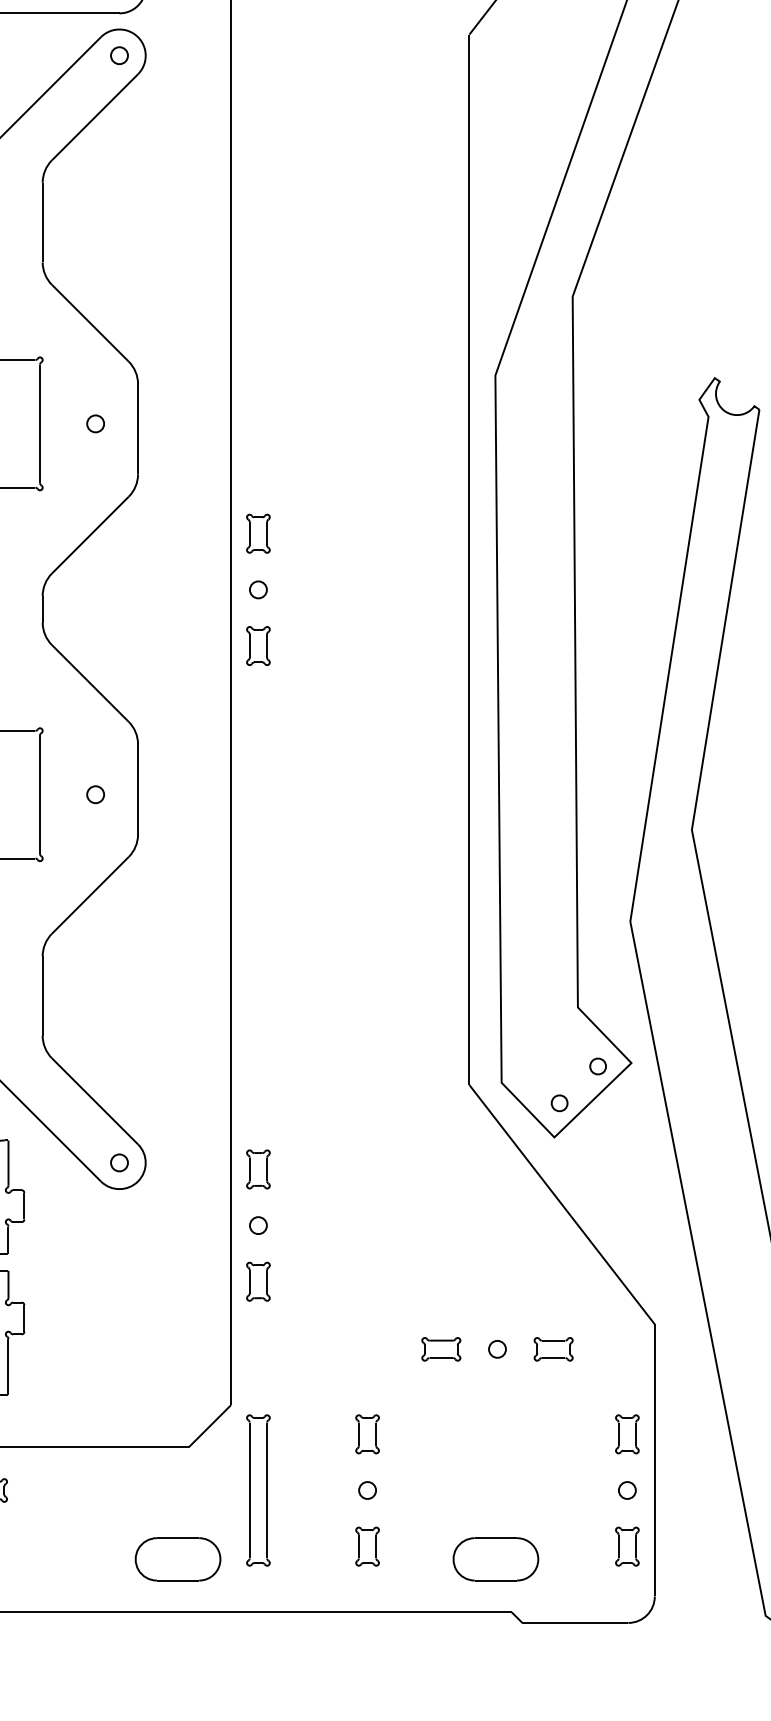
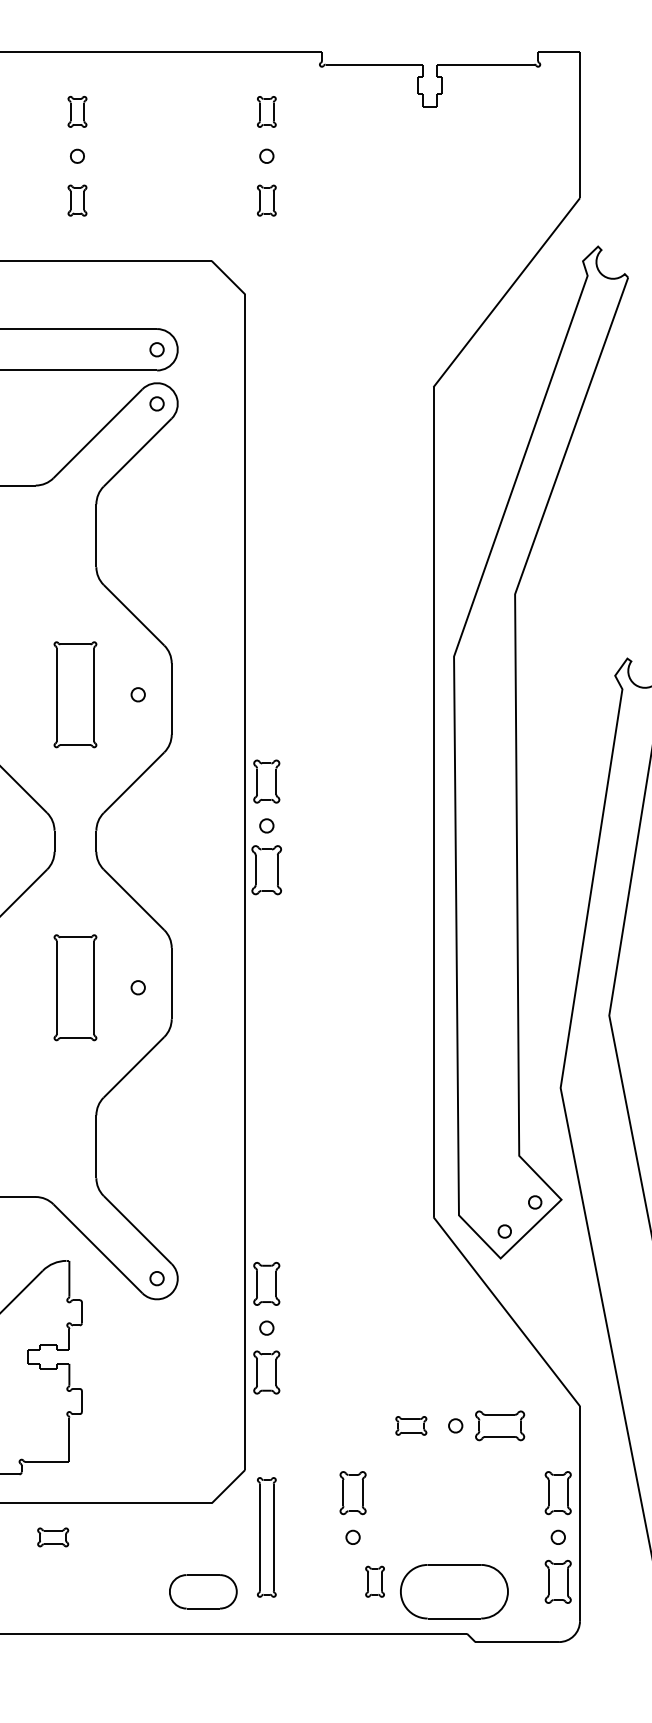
part: (258, 533) -> (266, 781), size x1.4
part: (258, 646) -> (266, 870), size x1.6
part: (258, 1169) -> (266, 1283), size x1.4
part: (258, 1281) -> (266, 1372), size x1.4
part: (552, 1348) -> (499, 1425), size x1.6
part: (366, 1433) -> (352, 1492), size x1.4
part: (627, 1433) -> (558, 1492), size x1.4
part: (366, 1546) -> (374, 1581), moved
part: (627, 1546) -> (558, 1581), size x1.4
part: (495, 1558) -> (454, 1591), size x1.6

